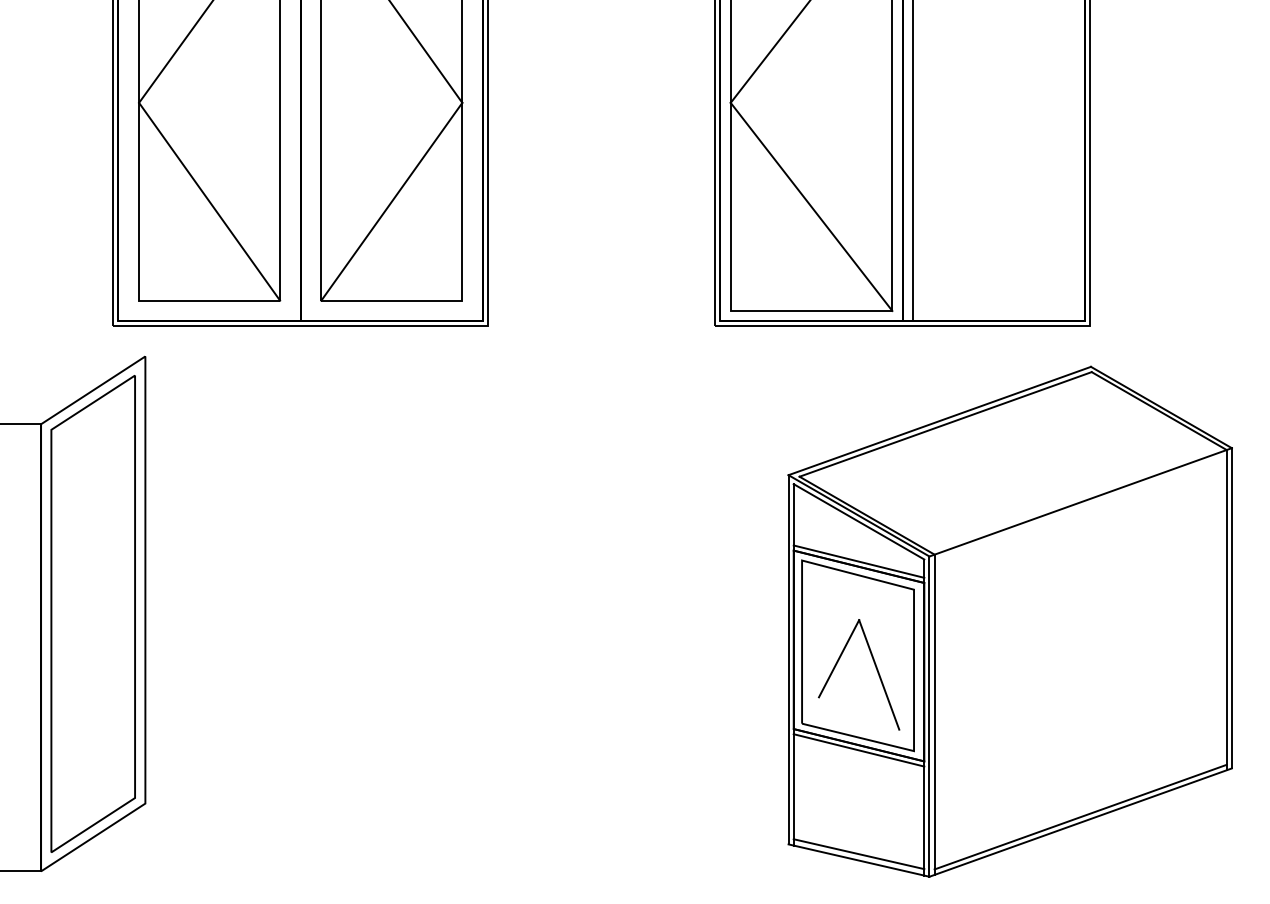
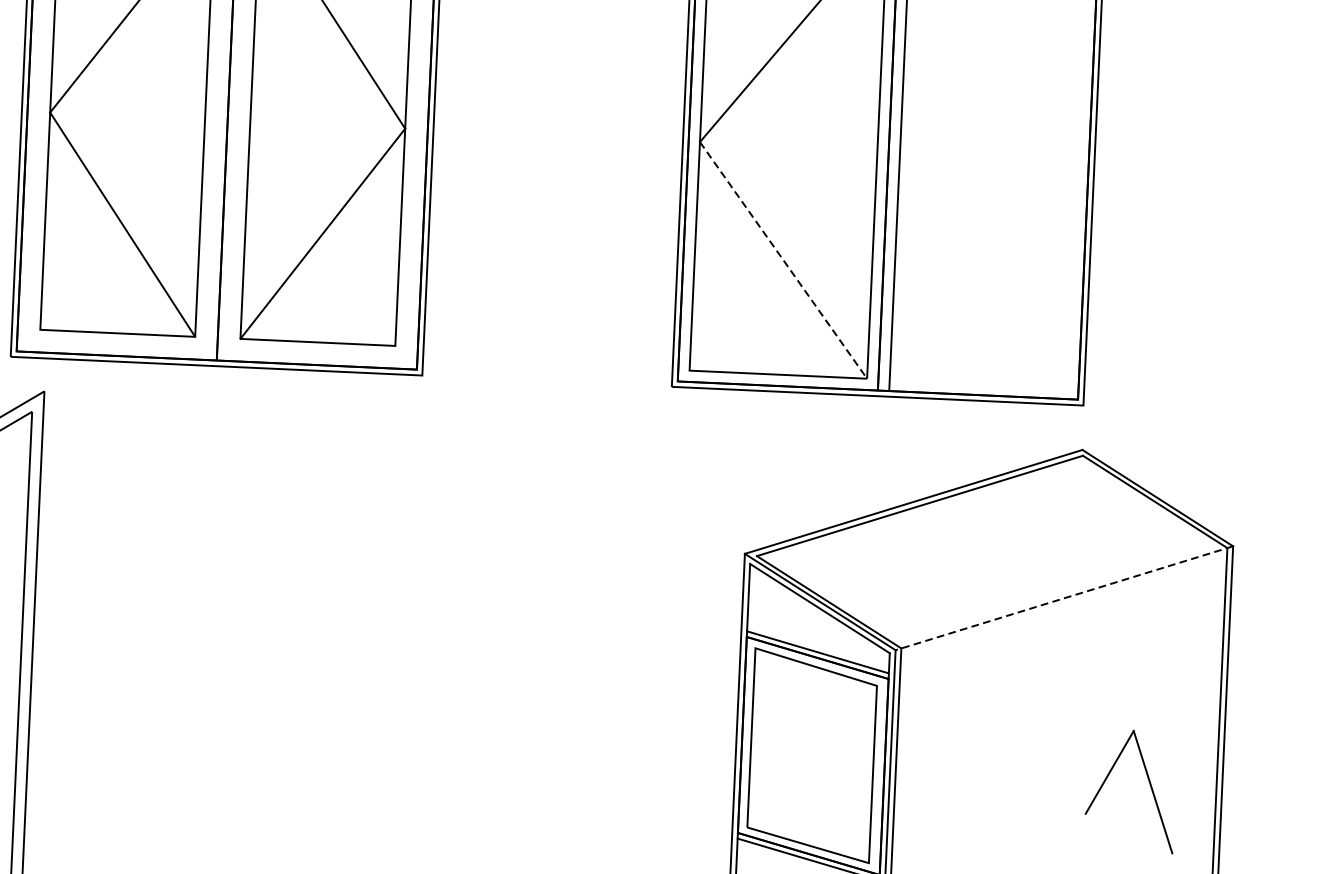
line: (811, 206) -> (783, 259), solid -> dashed
line: (1080, 502) -> (1064, 598), solid -> dashed
part: (875, 668) -> (1149, 784), moved

